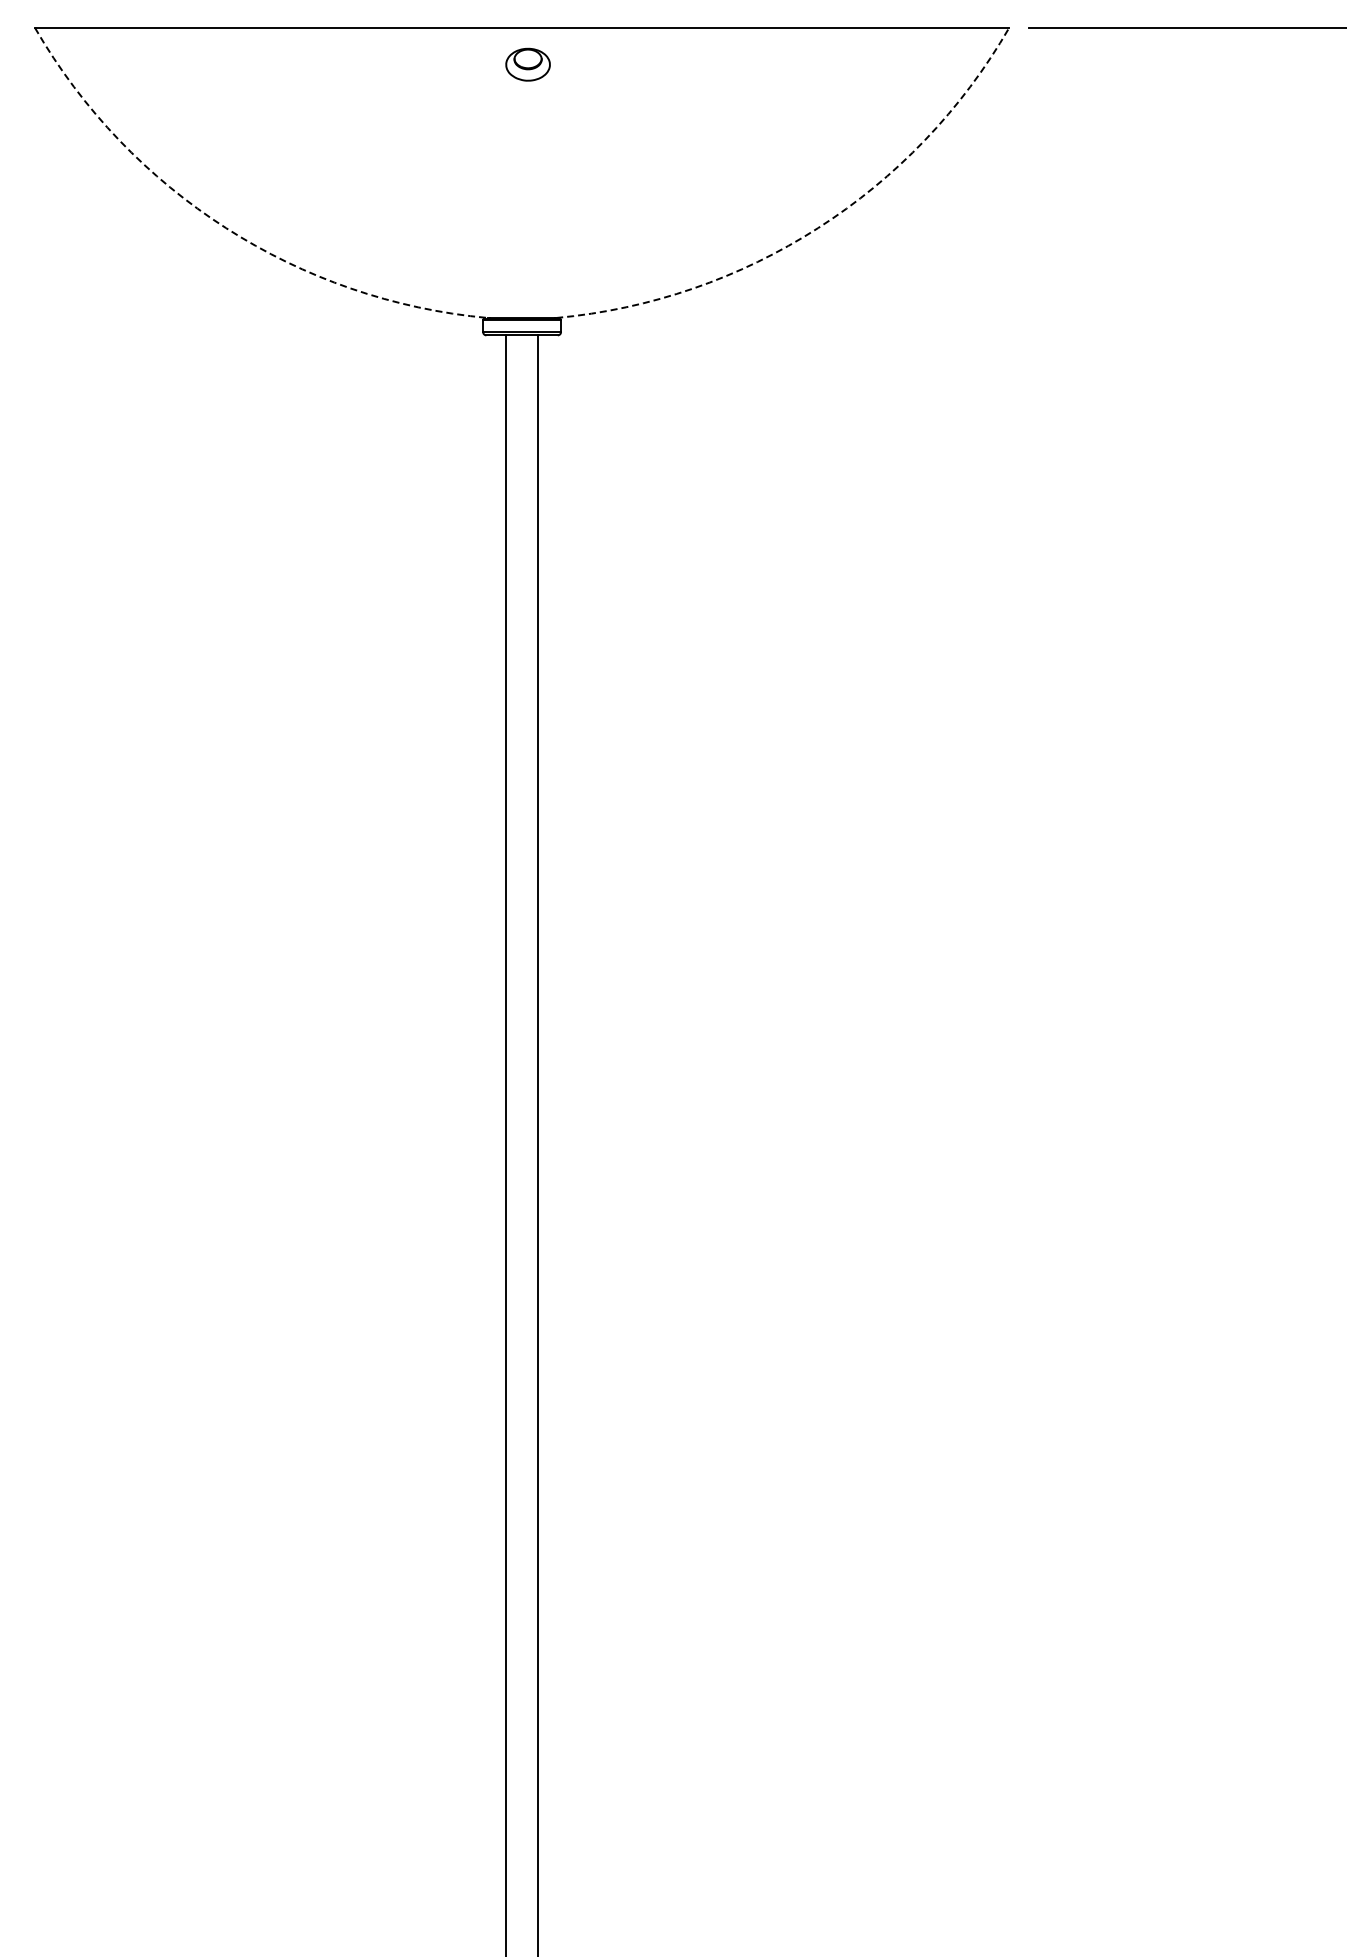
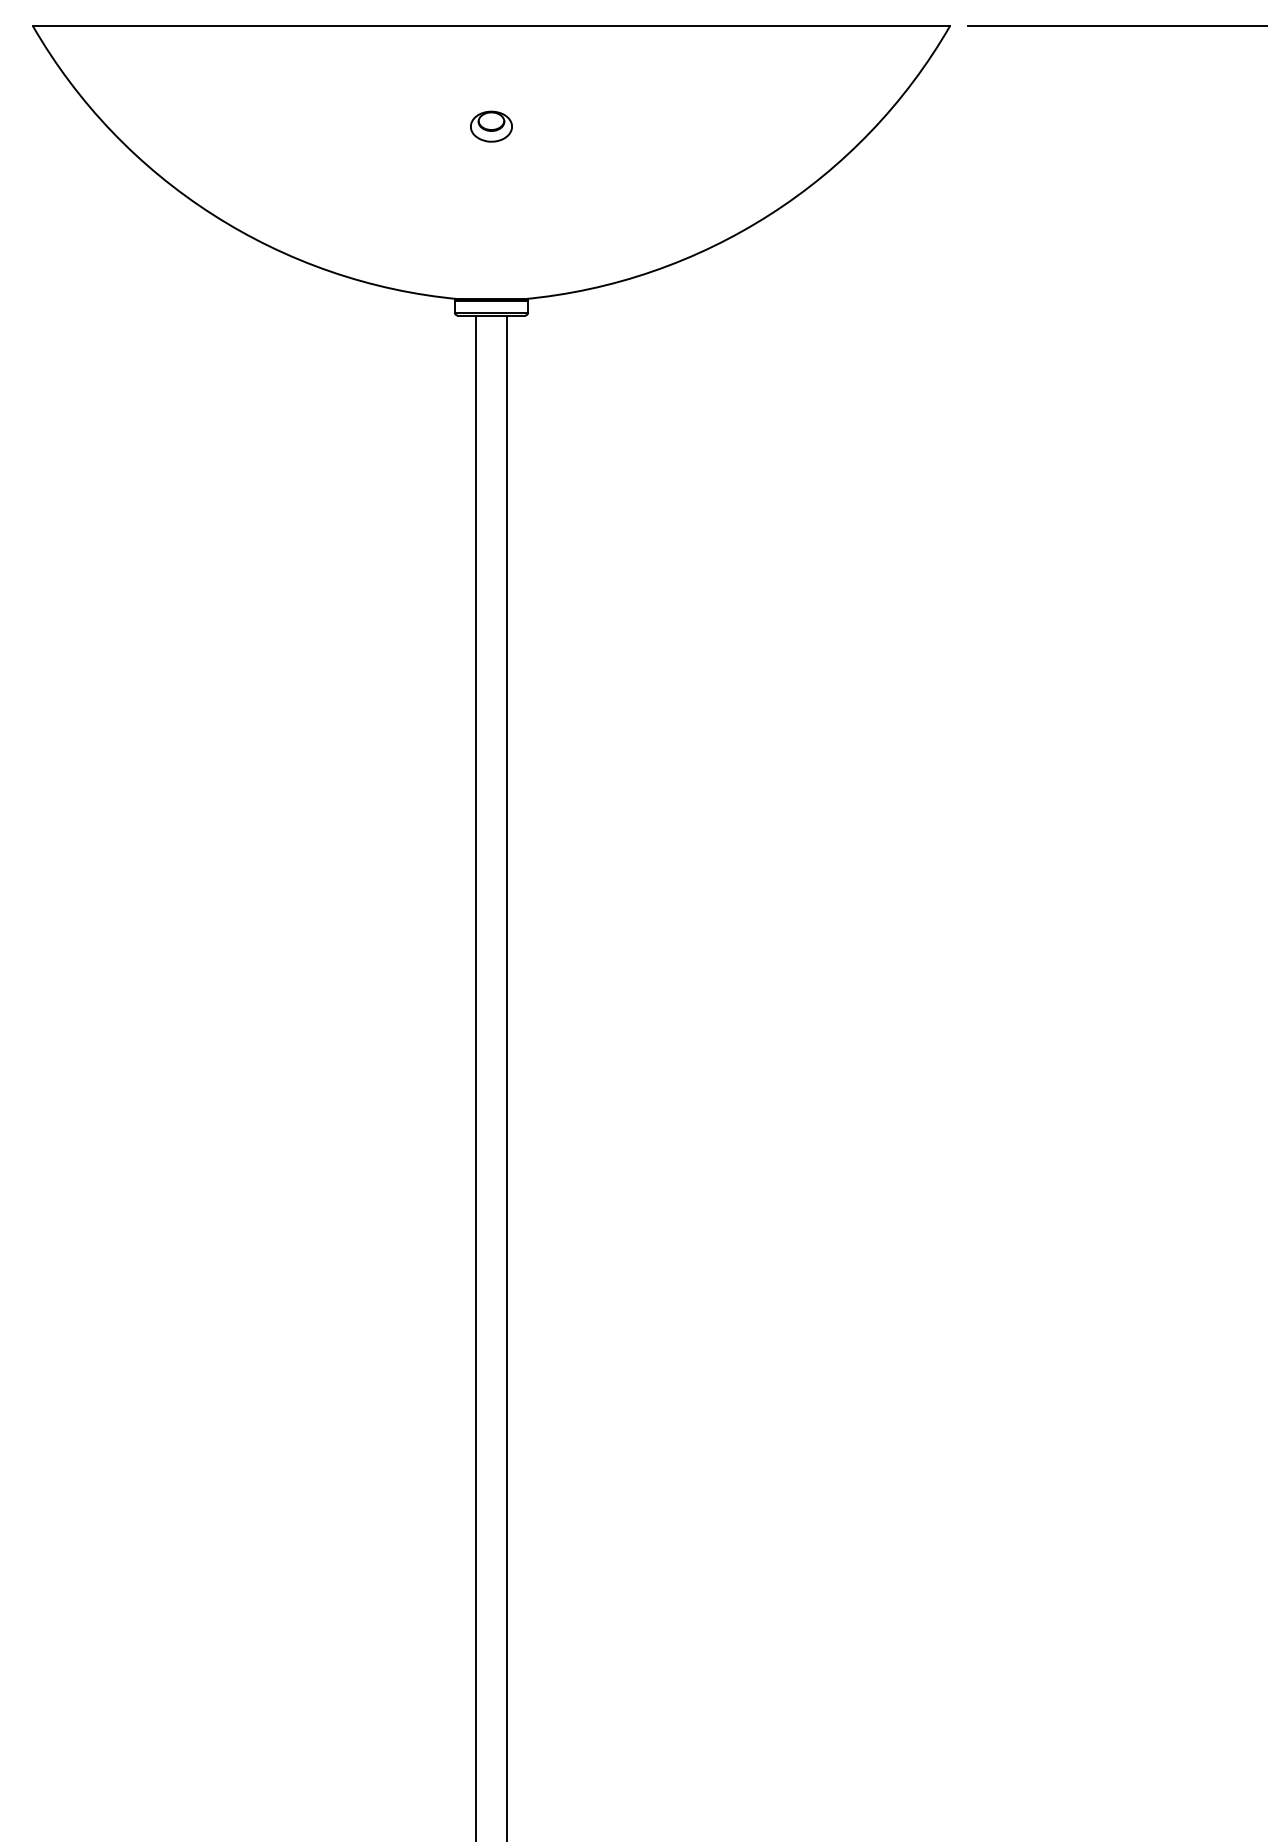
part: (527, 64) -> (490, 126), moved
arc: (226, 228) -> (213, 214), dashed -> solid
arc: (818, 228) -> (770, 214), dashed -> solid

